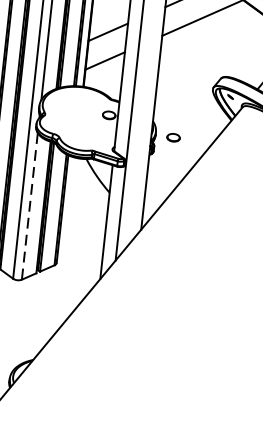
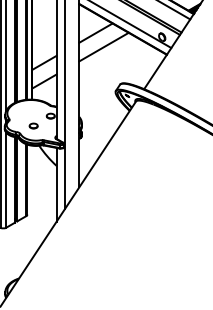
part: (173, 136) -> (33, 125), moved
line: (30, 206) -> (6, 180), dashed -> solid

